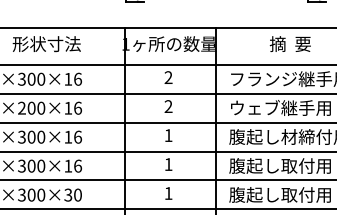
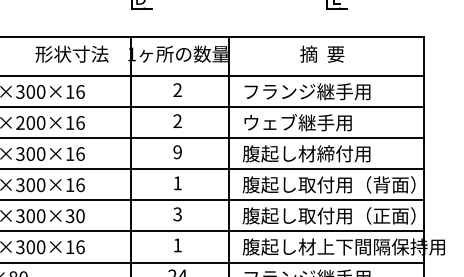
text: (46, 43) -> (71, 53), moved
text: (290, 43) -> (322, 53), moved
text: (168, 135) -> (177, 152), 1 -> 9
text: (168, 193) -> (177, 214), 1 -> 3

